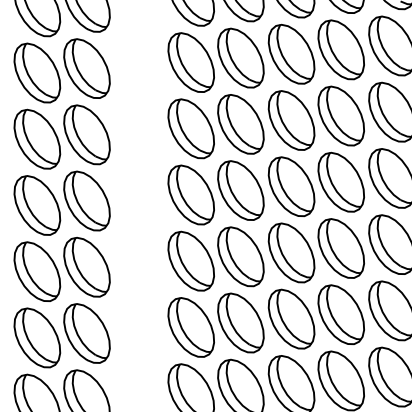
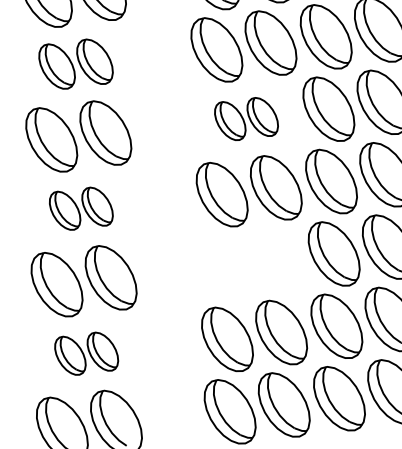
part: (61, 70) -> (75, 63), size x0.7
part: (215, 126) -> (245, 118), size x0.6
part: (61, 202) -> (80, 208), size x0.6
part: (215, 258) -> (251, 263), removed
part: (61, 335) -> (85, 353), size x0.6

